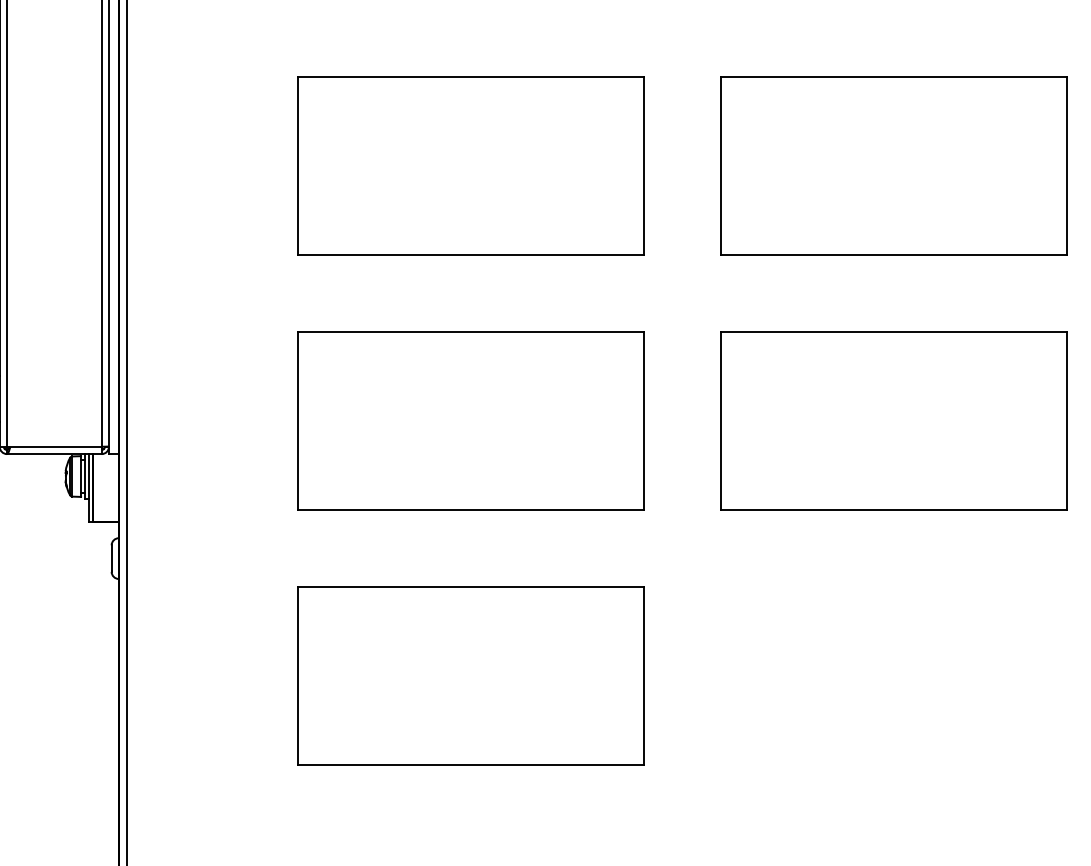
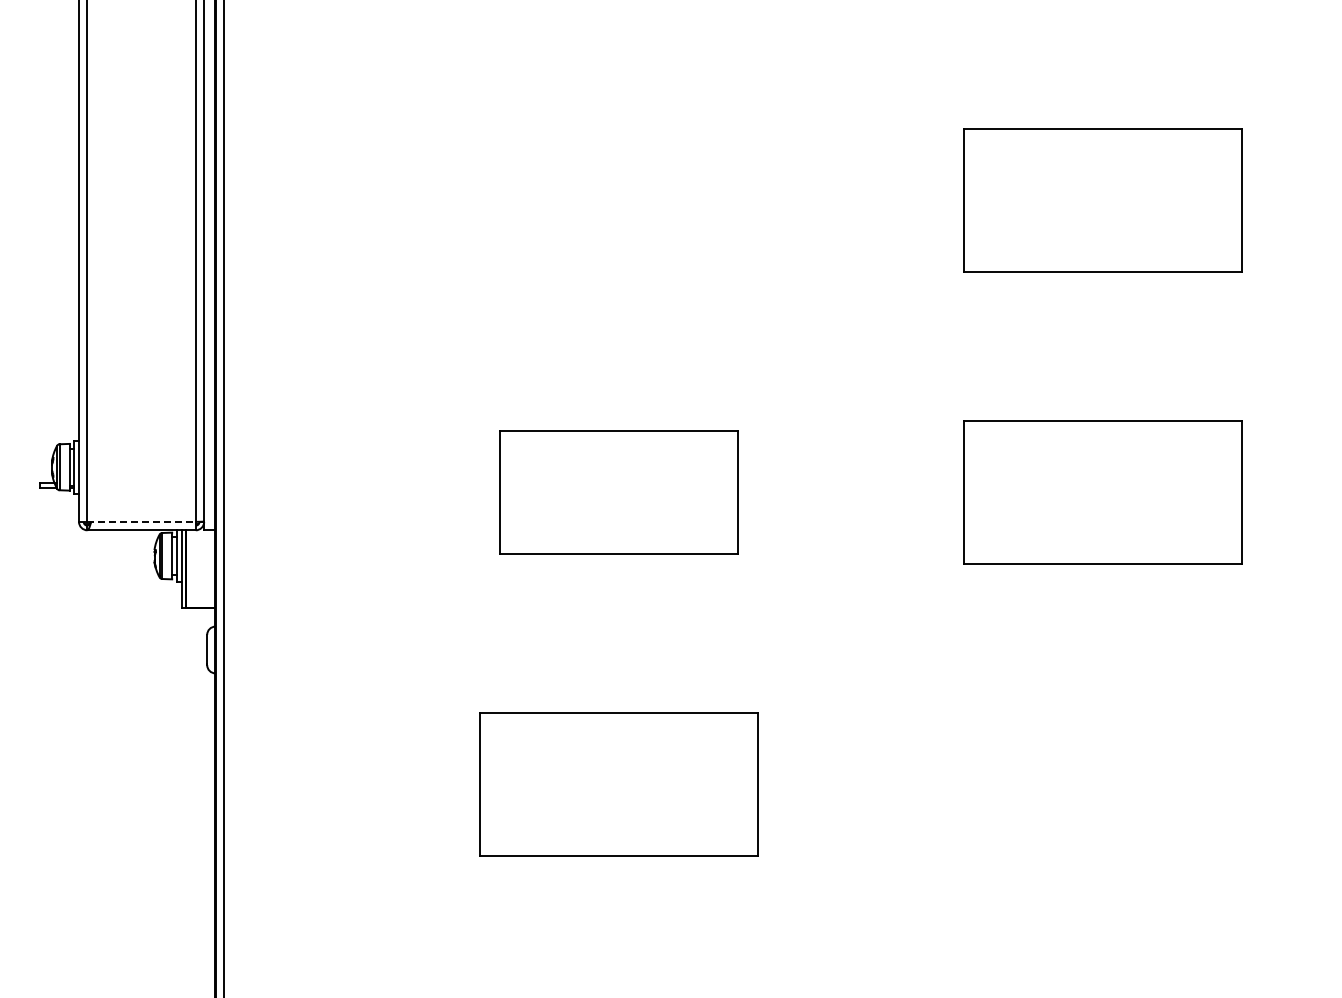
part: (470, 166) -> (618, 200), removed
part: (894, 166) -> (1103, 200), size x0.7
part: (470, 421) -> (618, 492), size x0.6
part: (894, 421) -> (1103, 492), size x0.7
line: (55, 446) -> (142, 521), solid -> dashed
part: (470, 675) -> (618, 783), size x0.7

